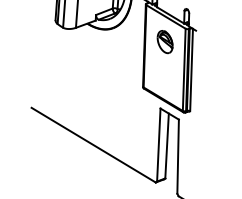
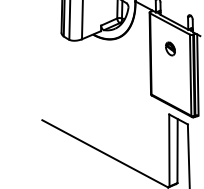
part: (164, 42) -> (169, 49), size x0.6

